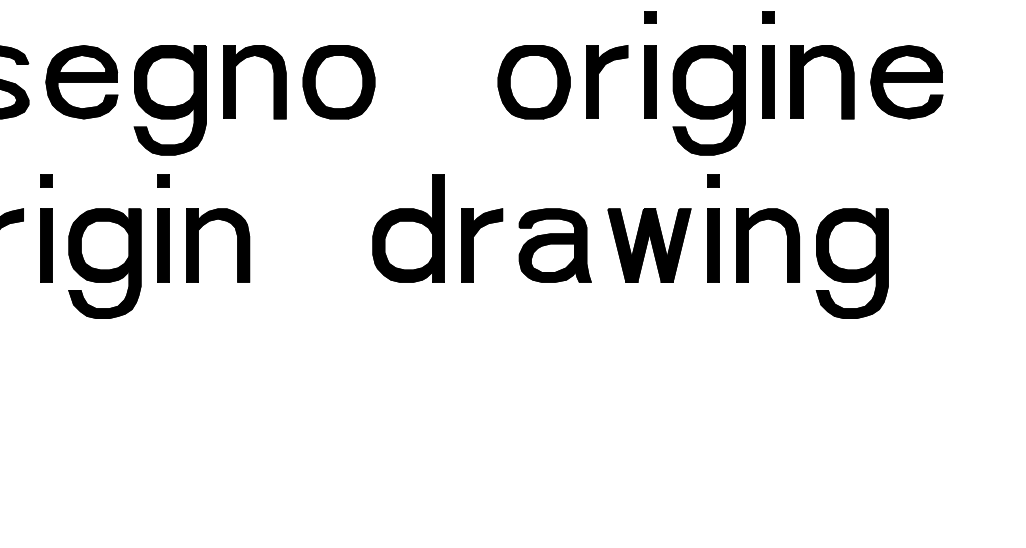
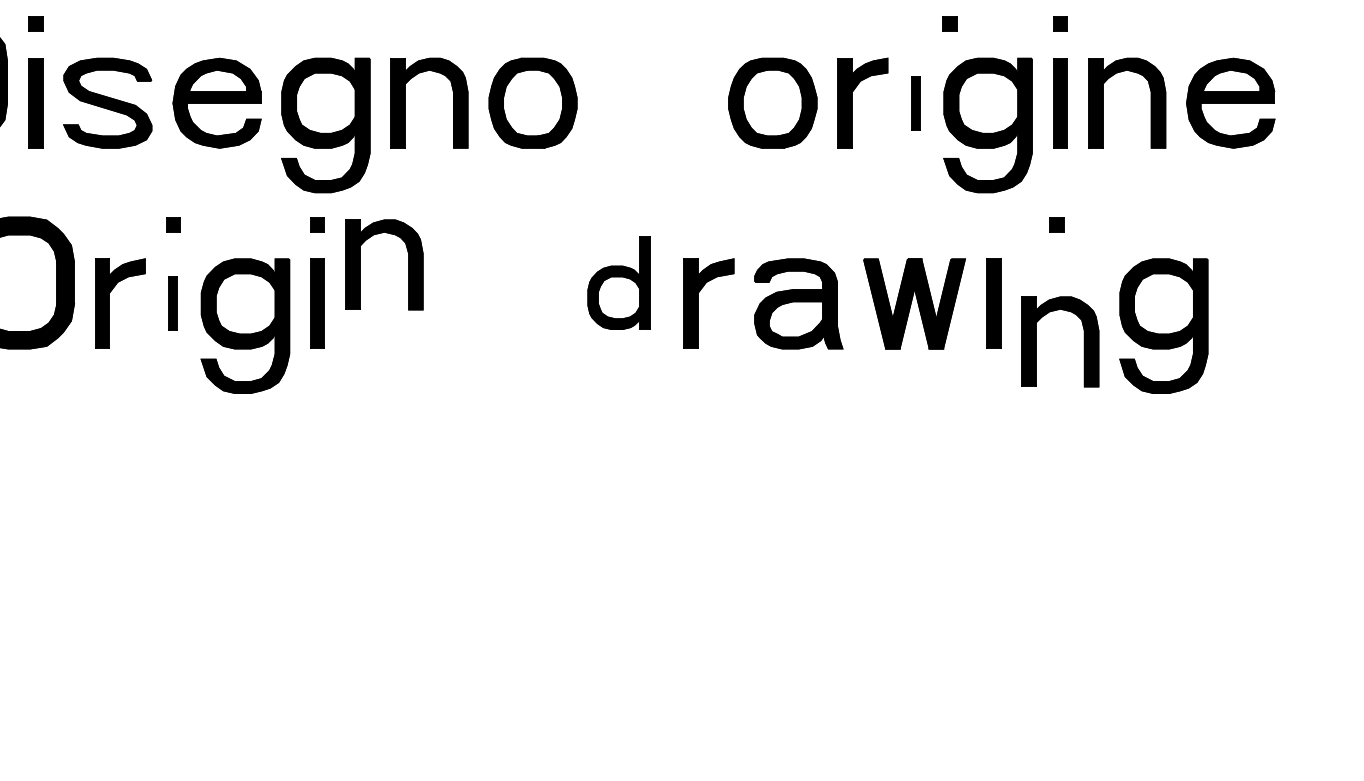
part: (650, 17) -> (949, 23), moved
part: (650, 82) -> (915, 103), size x0.6
part: (713, 180) -> (1056, 224), moved
part: (408, 228) -> (618, 283), size x0.7
part: (46, 245) -> (173, 303), size x0.6
part: (198, 245) -> (360, 264), moved
part: (786, 245) -> (1083, 341), moved

